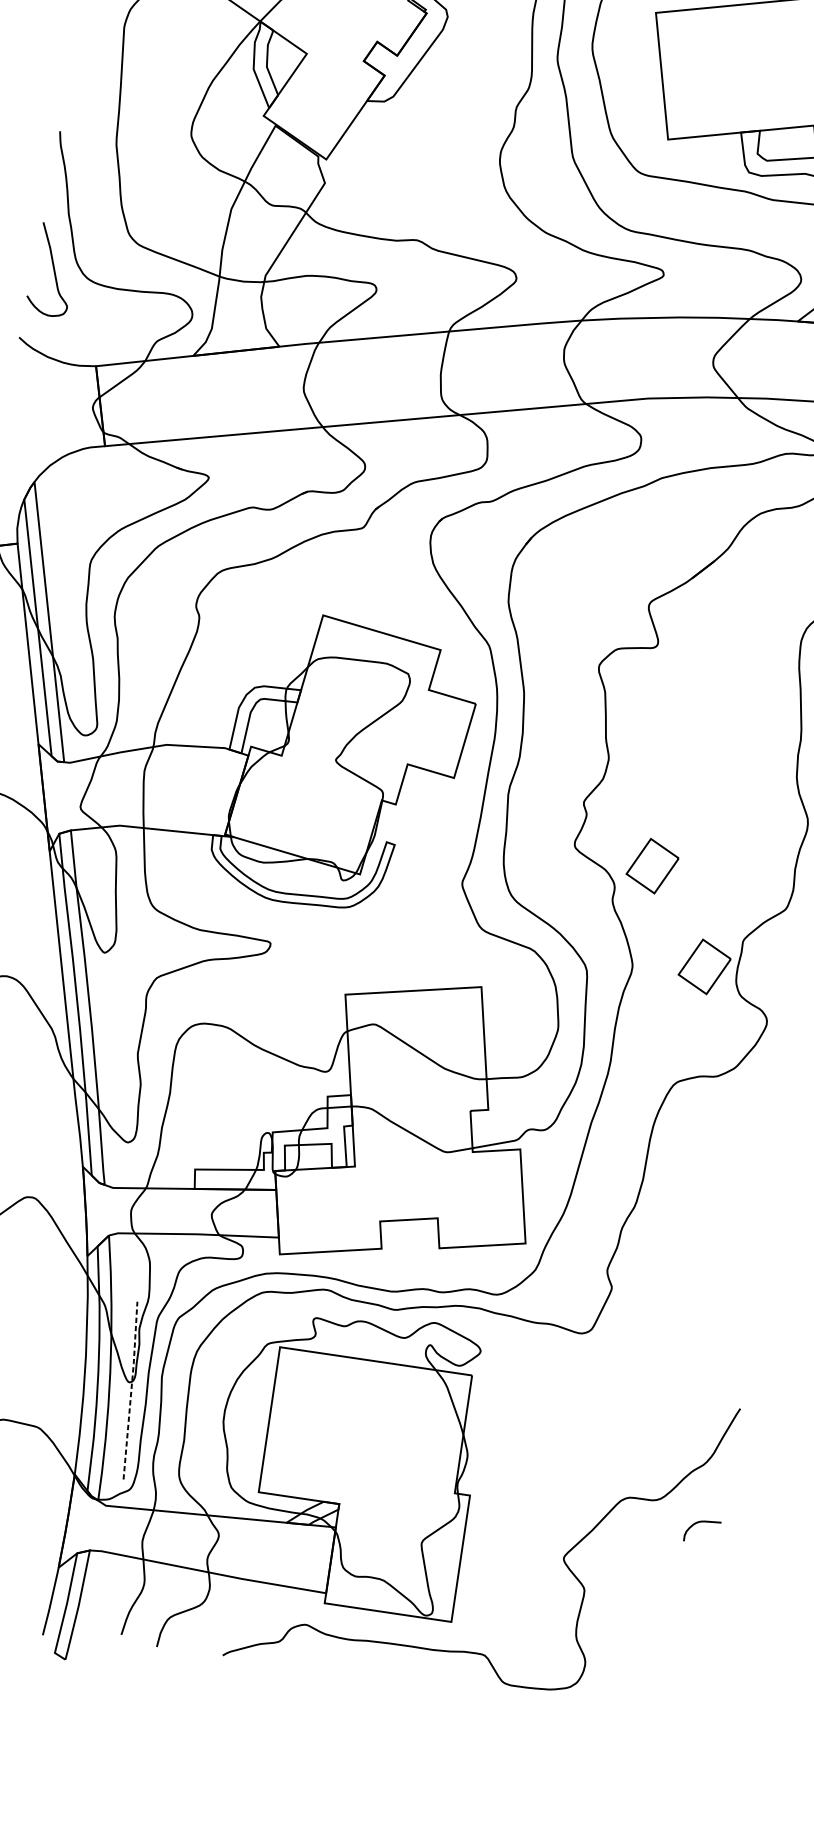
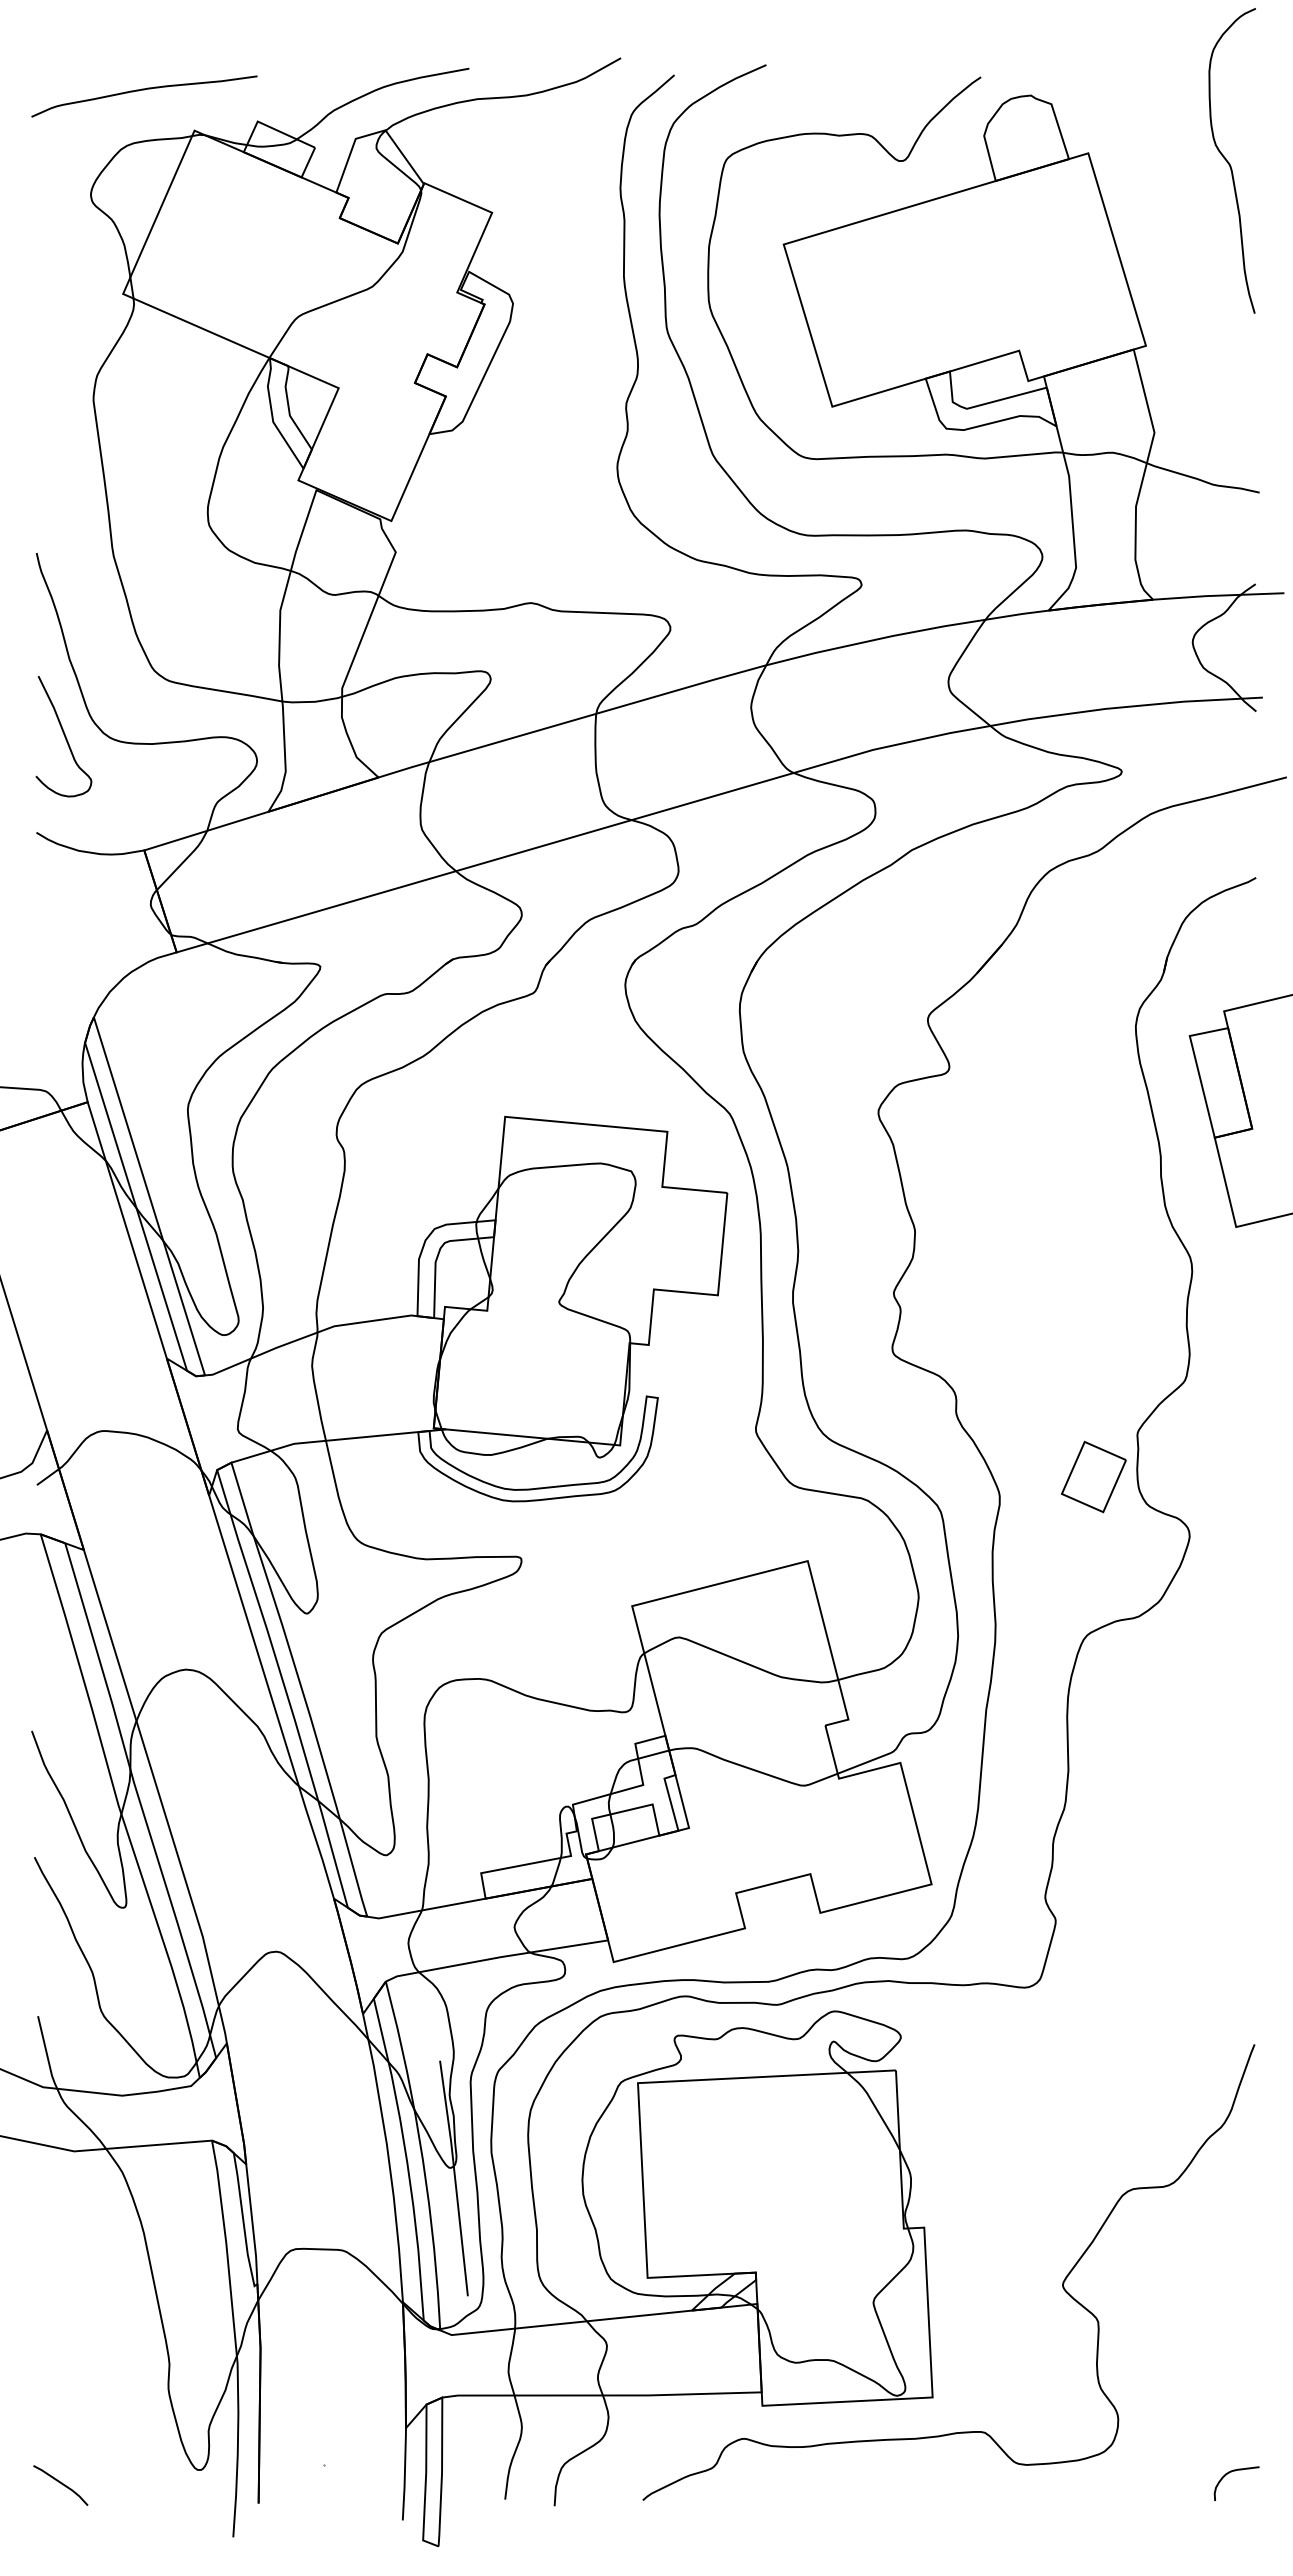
part: (652, 865) -> (999, 1358), removed
line: (131, 1390) -> (455, 2177), dashed -> solid
curve: (703, 1522) -> (1235, 2471), moved

